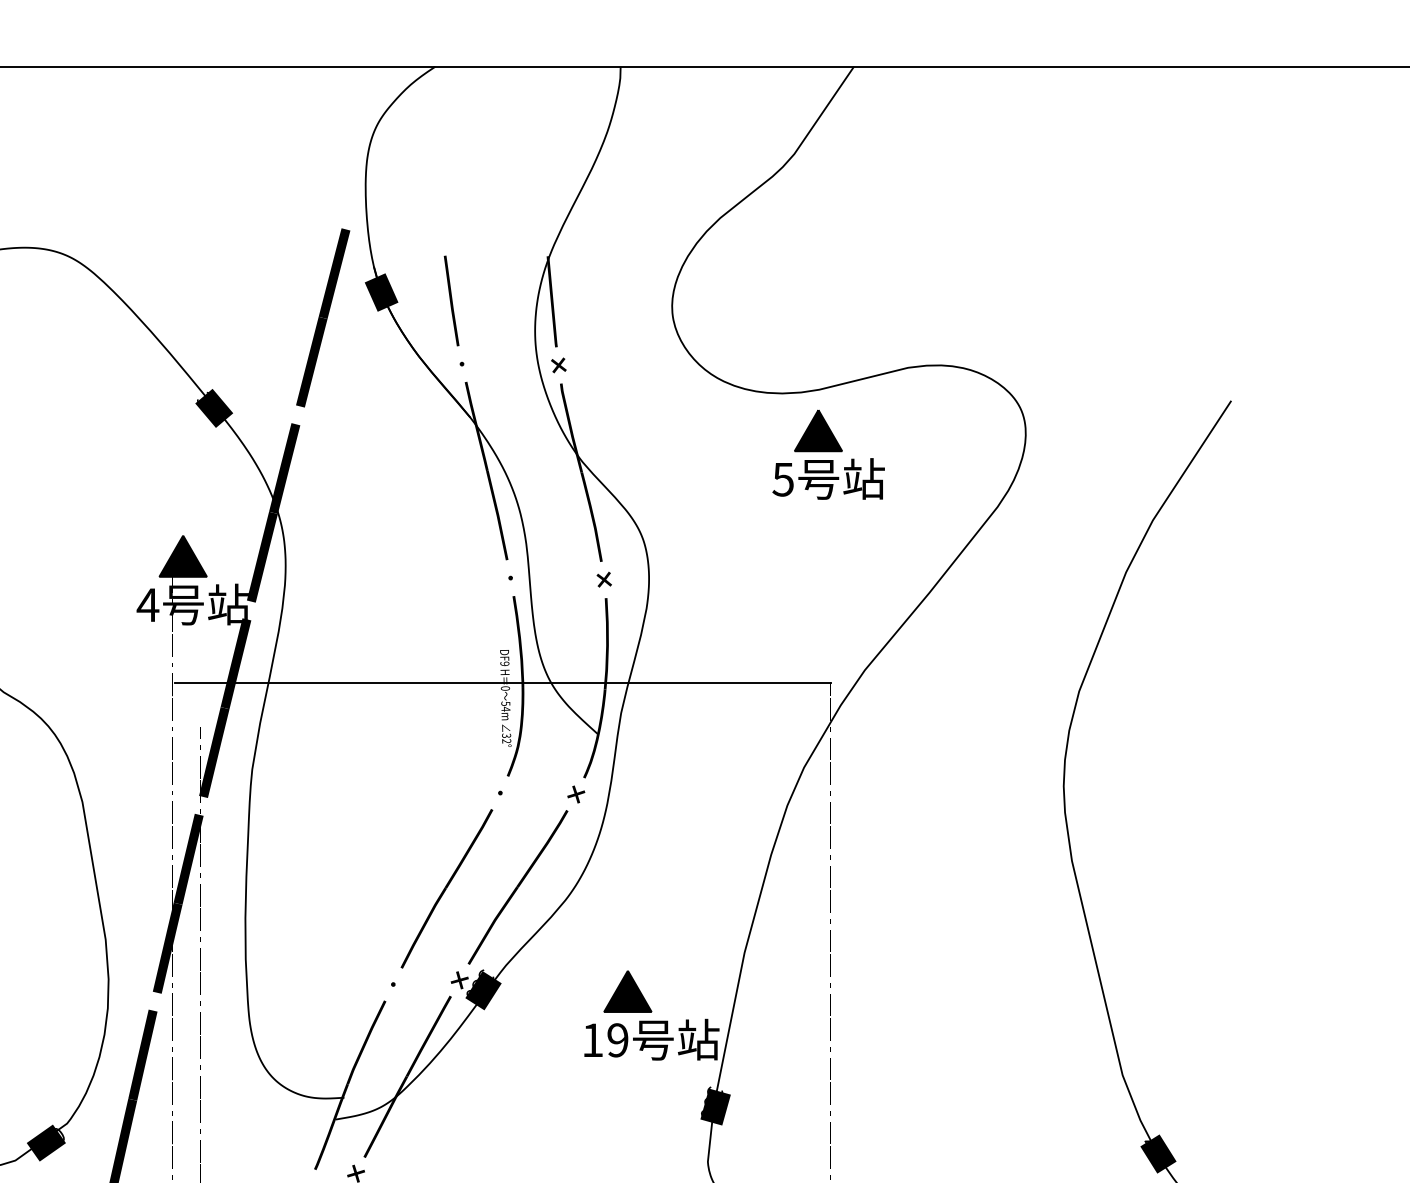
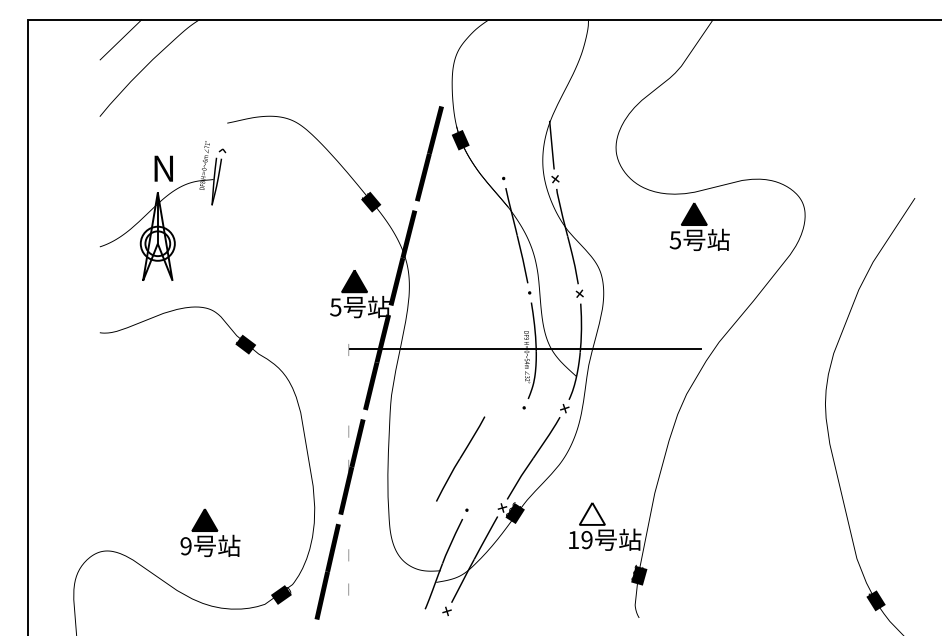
line: (452, 300) -> (498, 144), removed
text: (147, 605) -> (335, 307), 4 -> 5
part: (446, 887) -> (460, 458), moved
fill: (628, 990) -> (592, 513), removed

